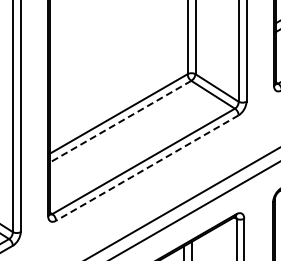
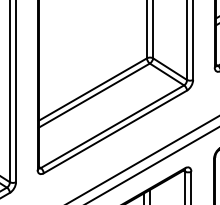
line: (120, 121) -> (94, 95), dashed -> solid
line: (146, 168) -> (114, 132), dashed -> solid

